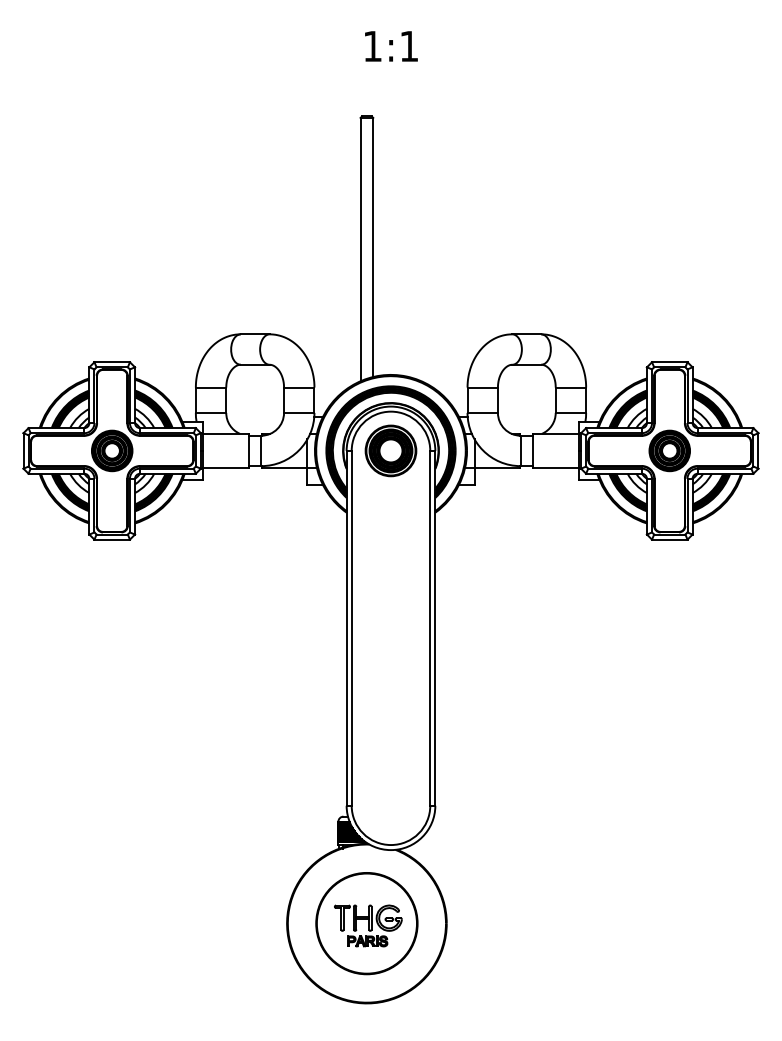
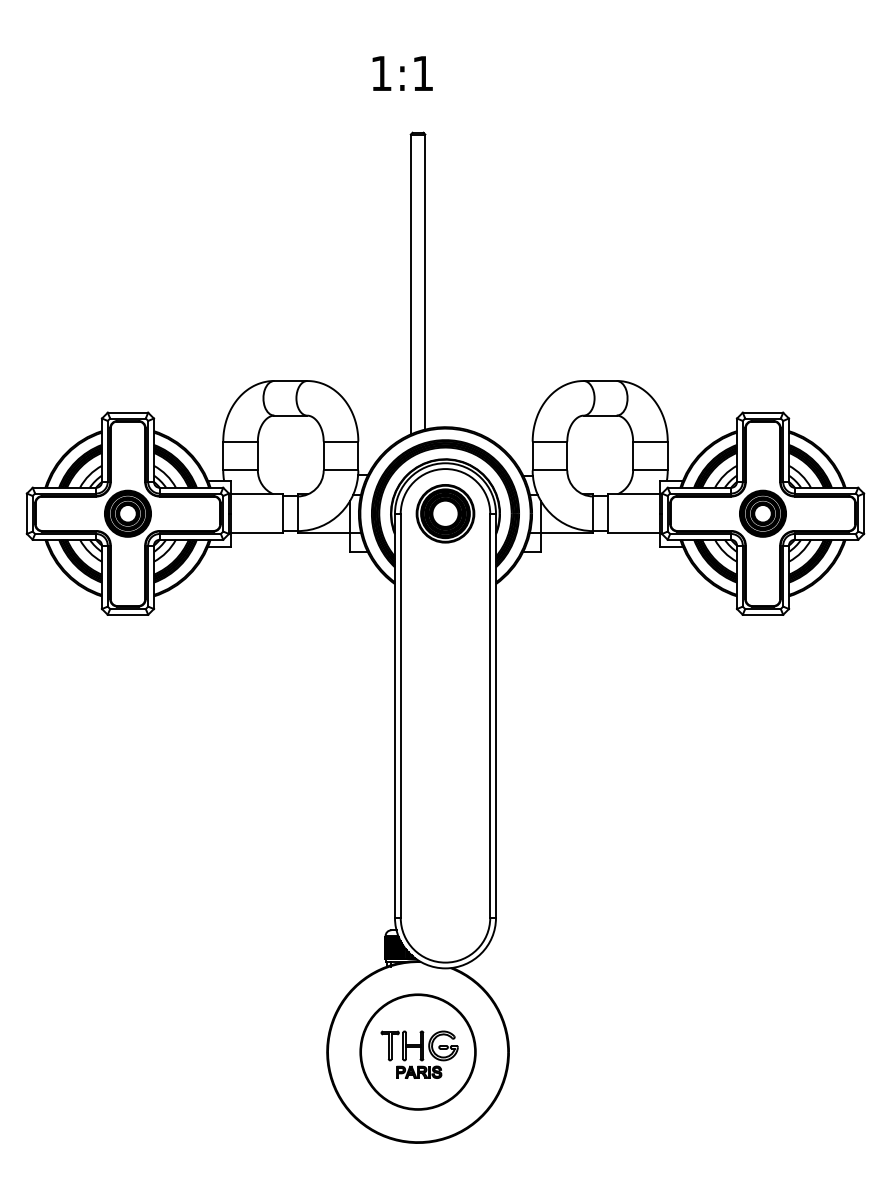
text: (391, 46) -> (402, 73), moved

